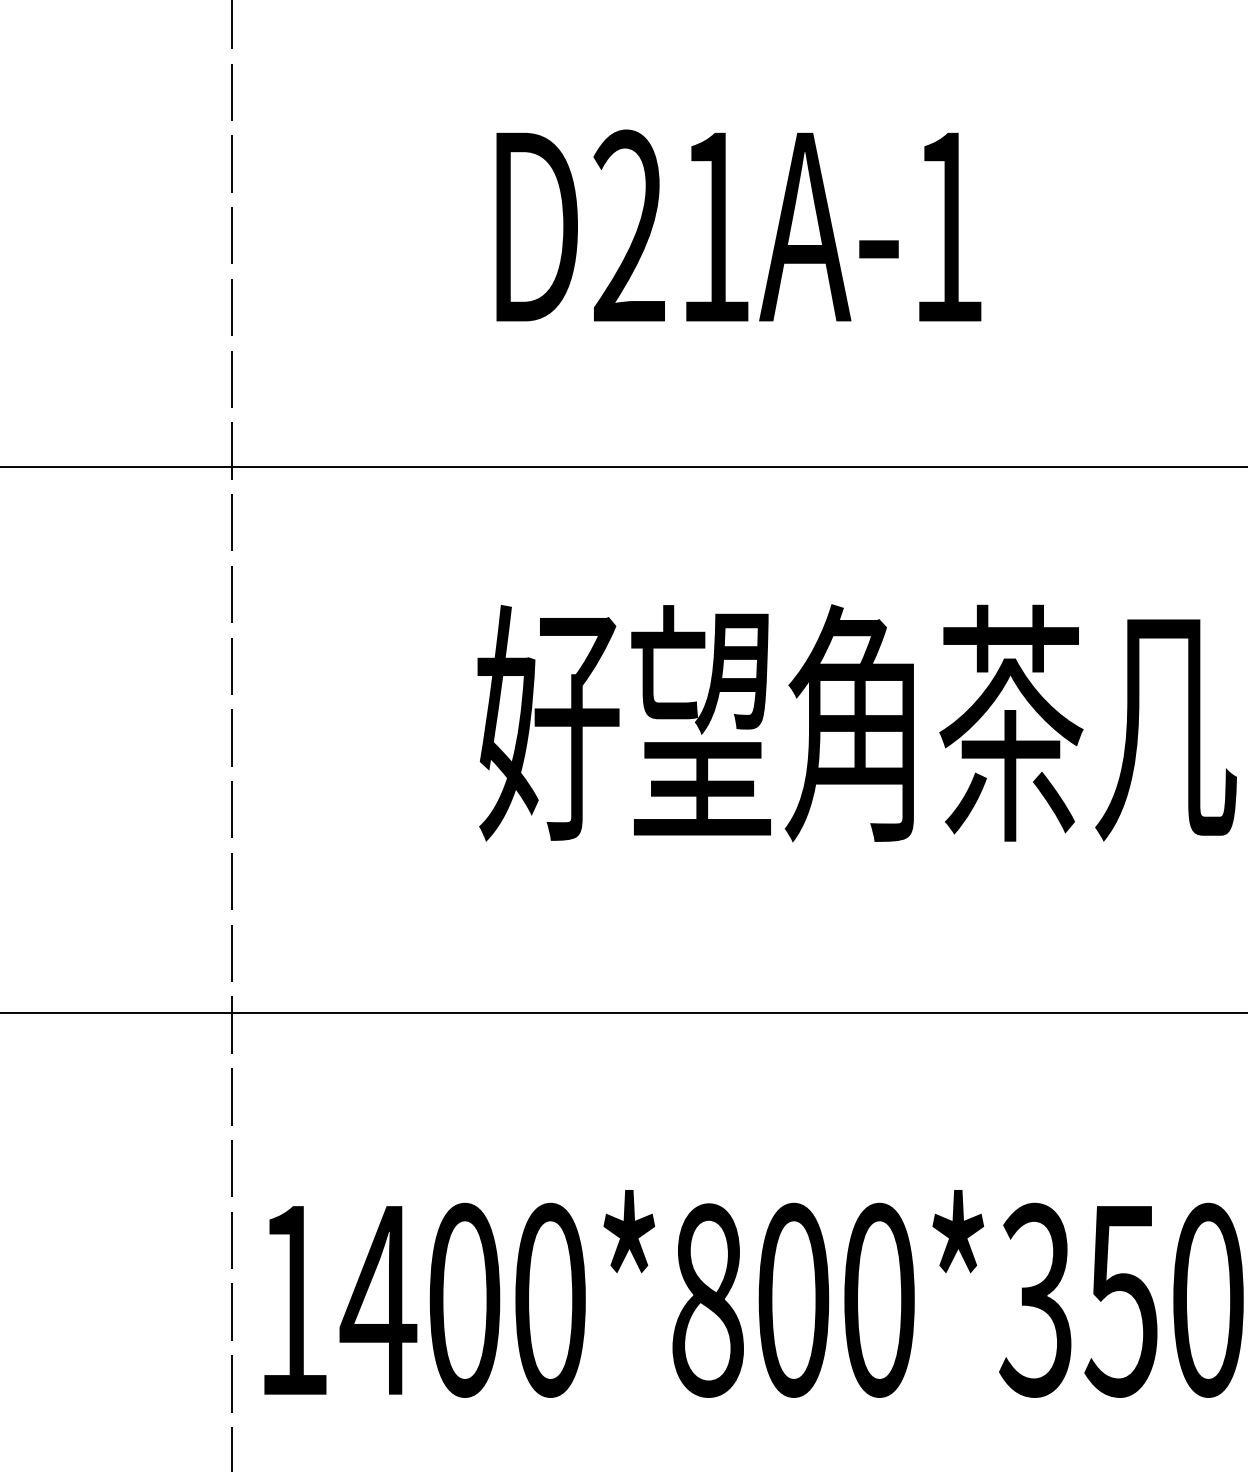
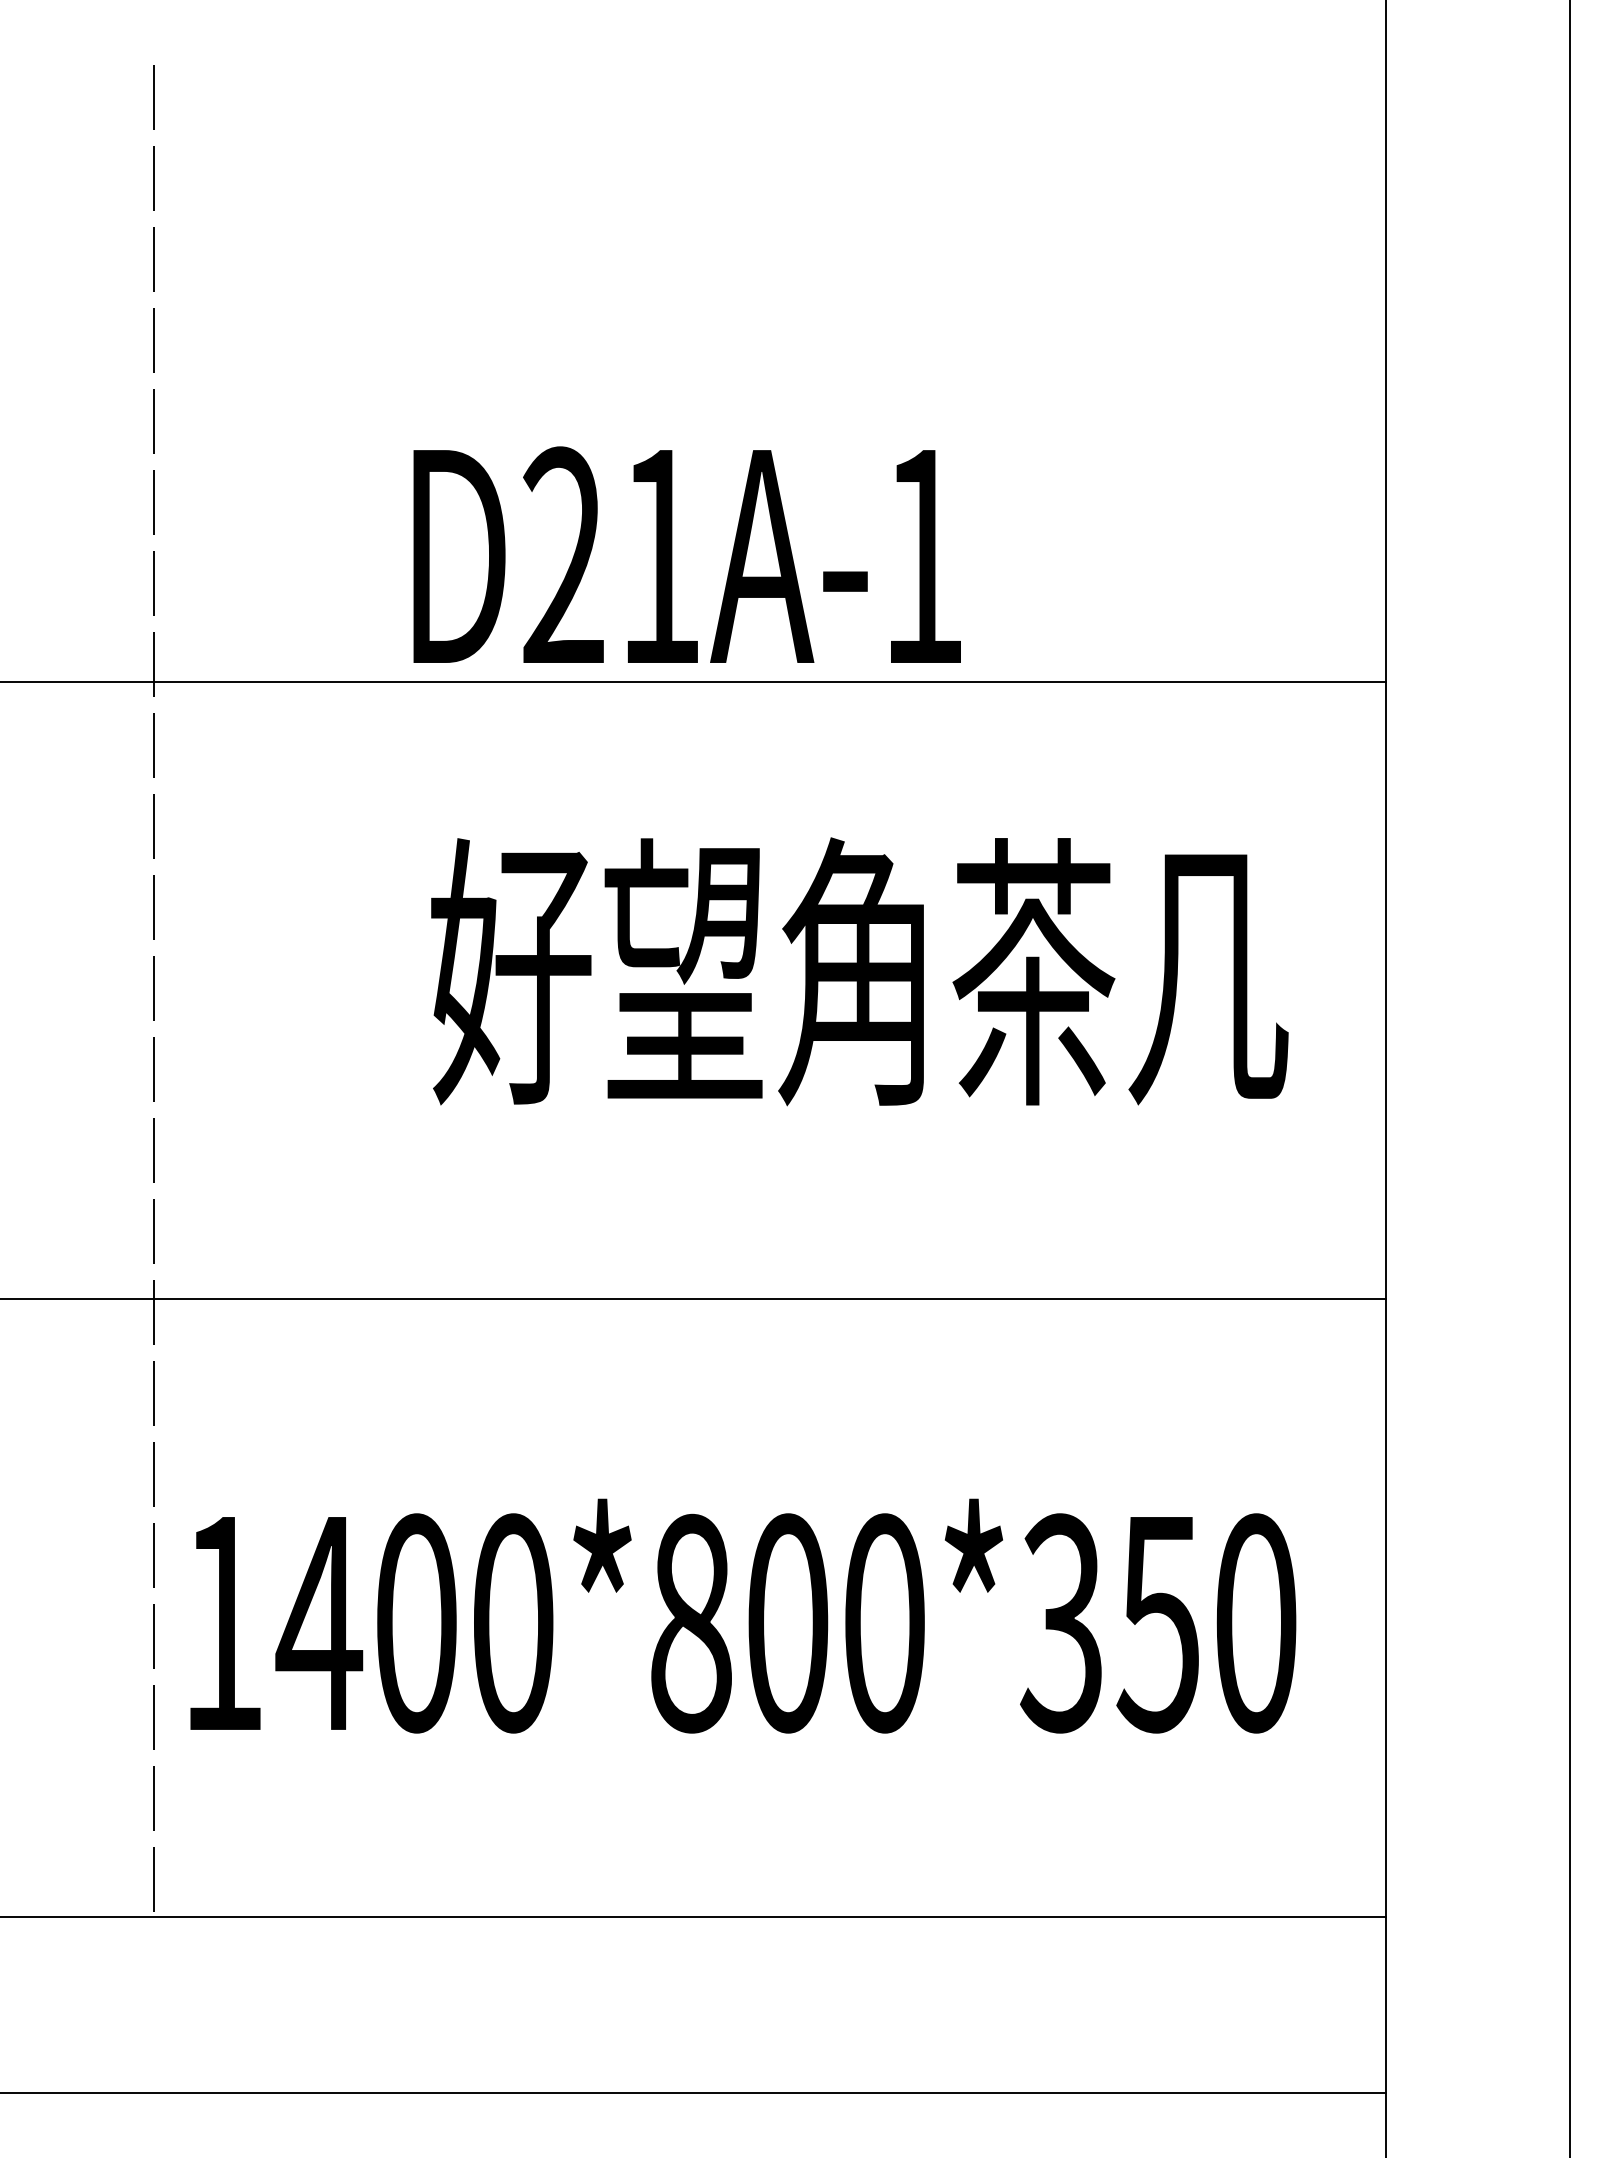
text: (738, 225) -> (686, 554), moved

